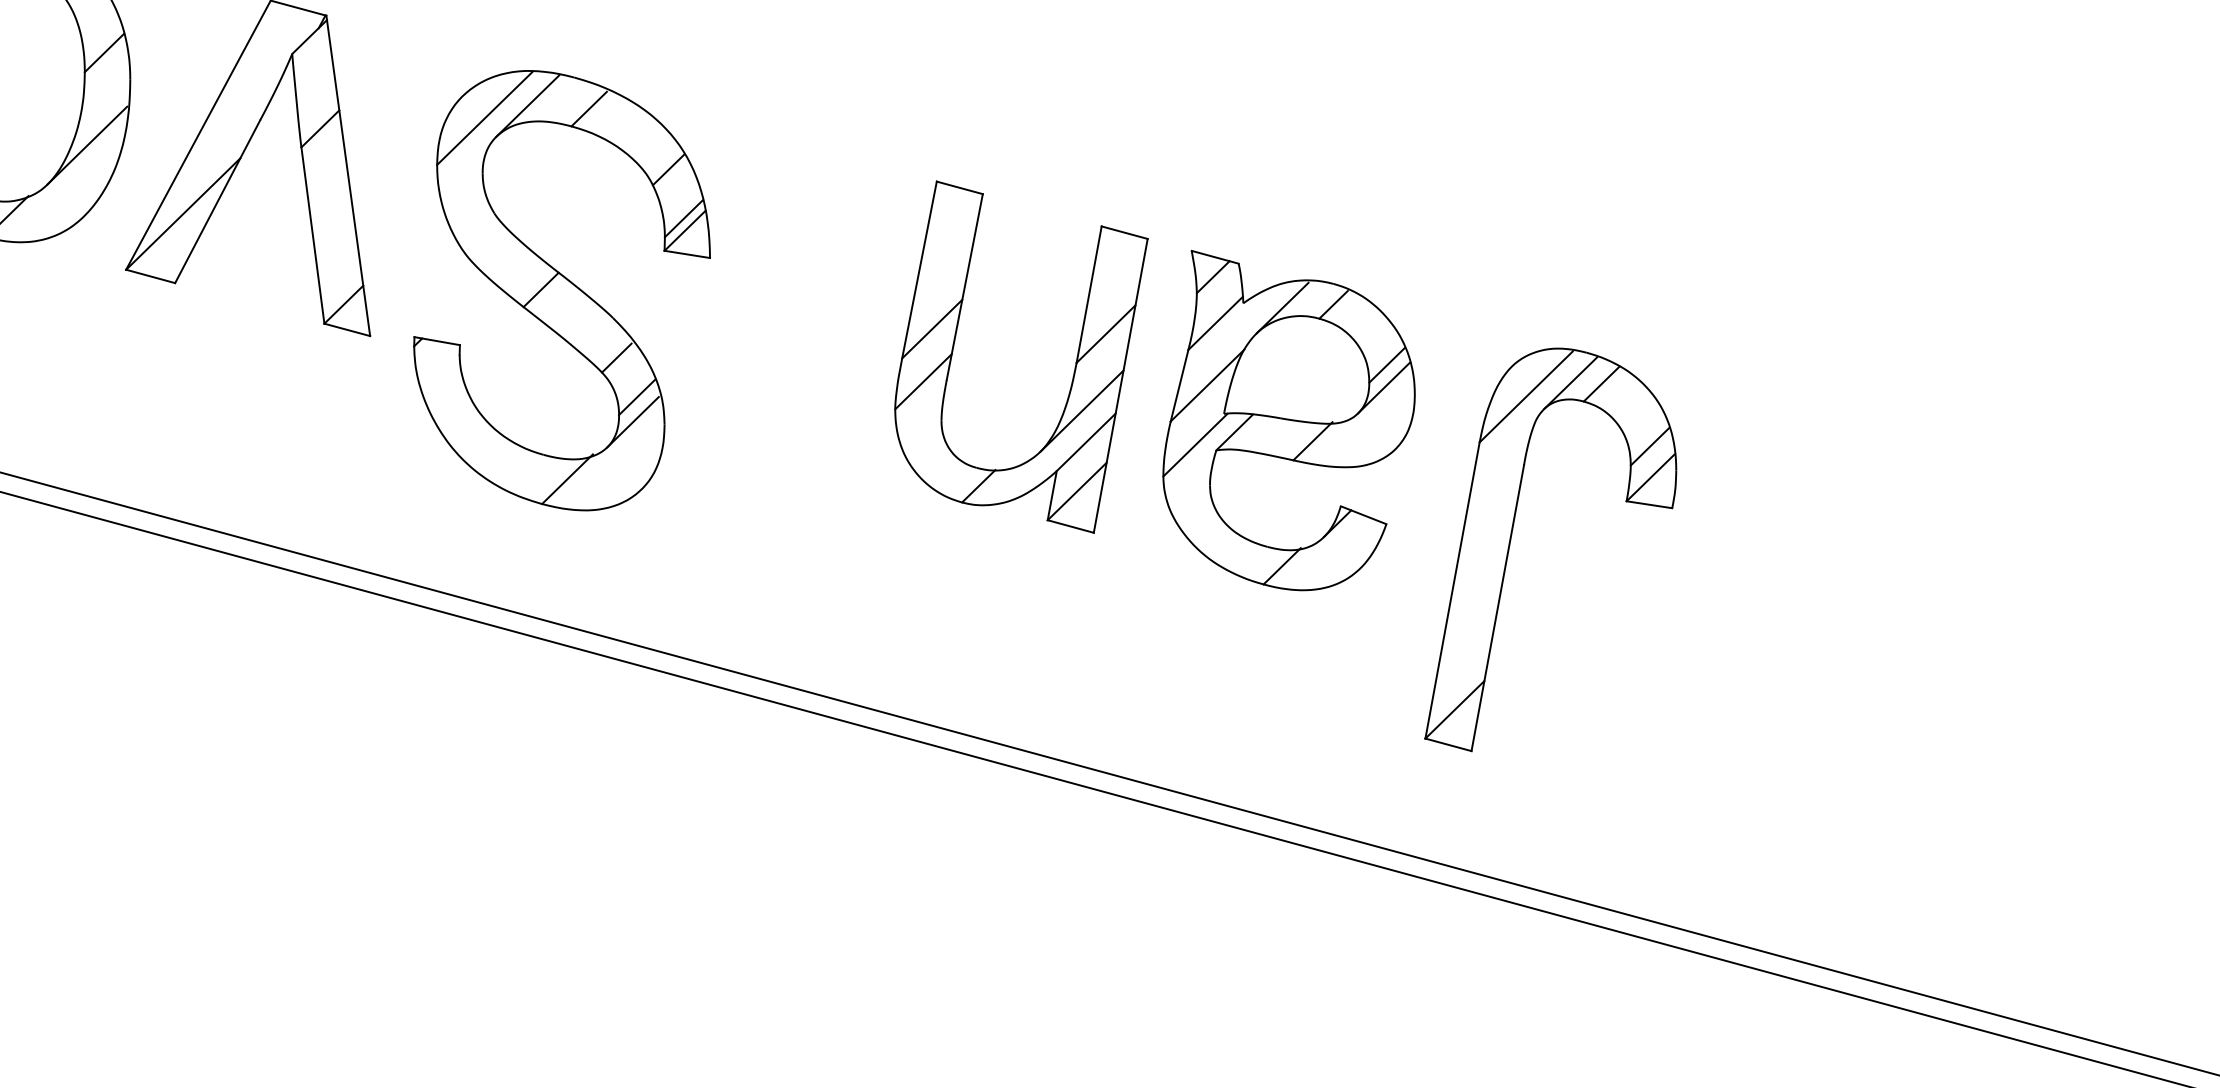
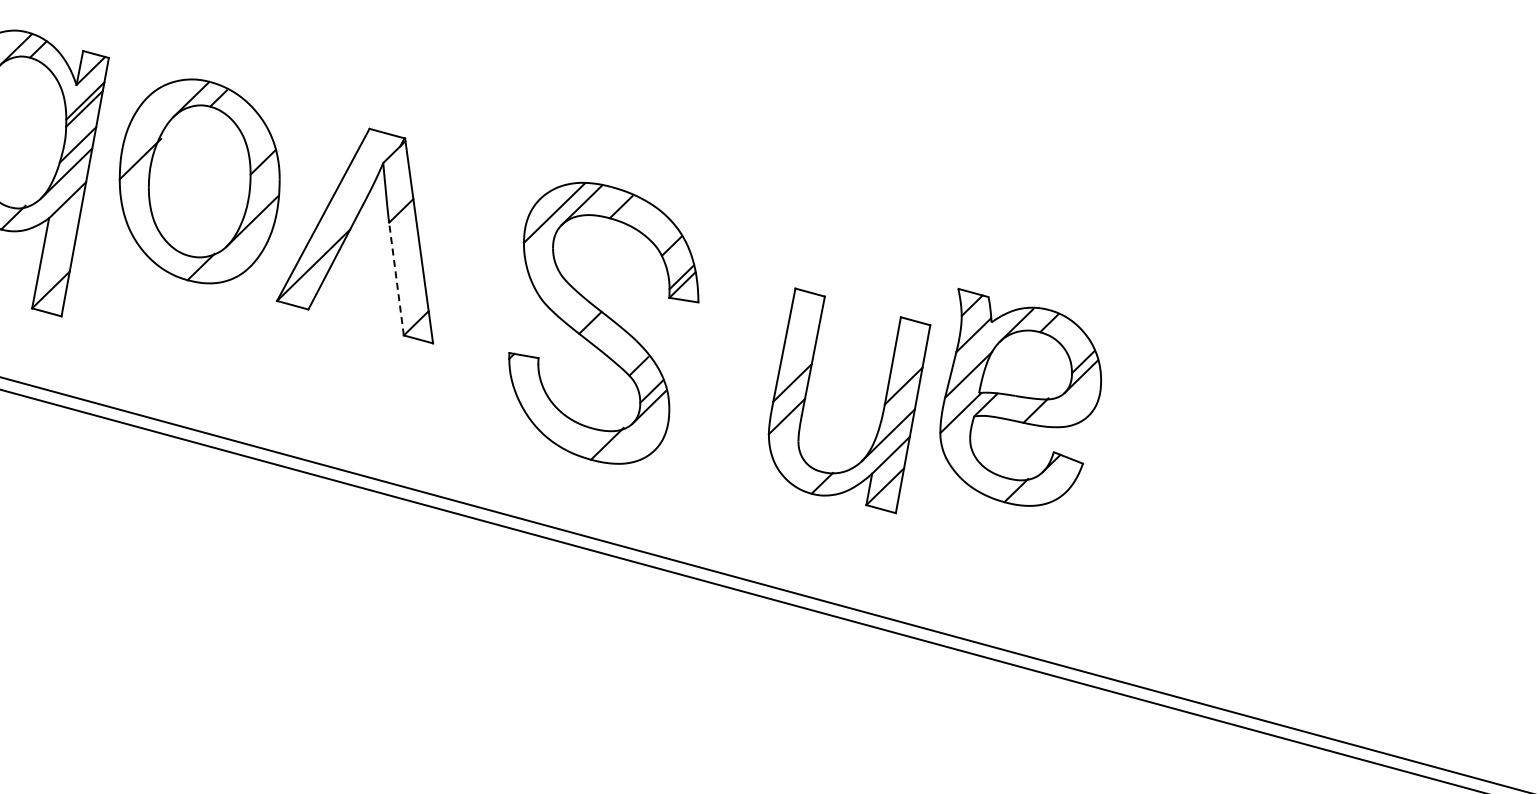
line: (312, 236) -> (396, 279), solid -> dashed
part: (561, 289) -> (603, 322), moved
part: (1074, 362) -> (883, 404), moved
part: (1512, 539) -> (1163, 473), removed

